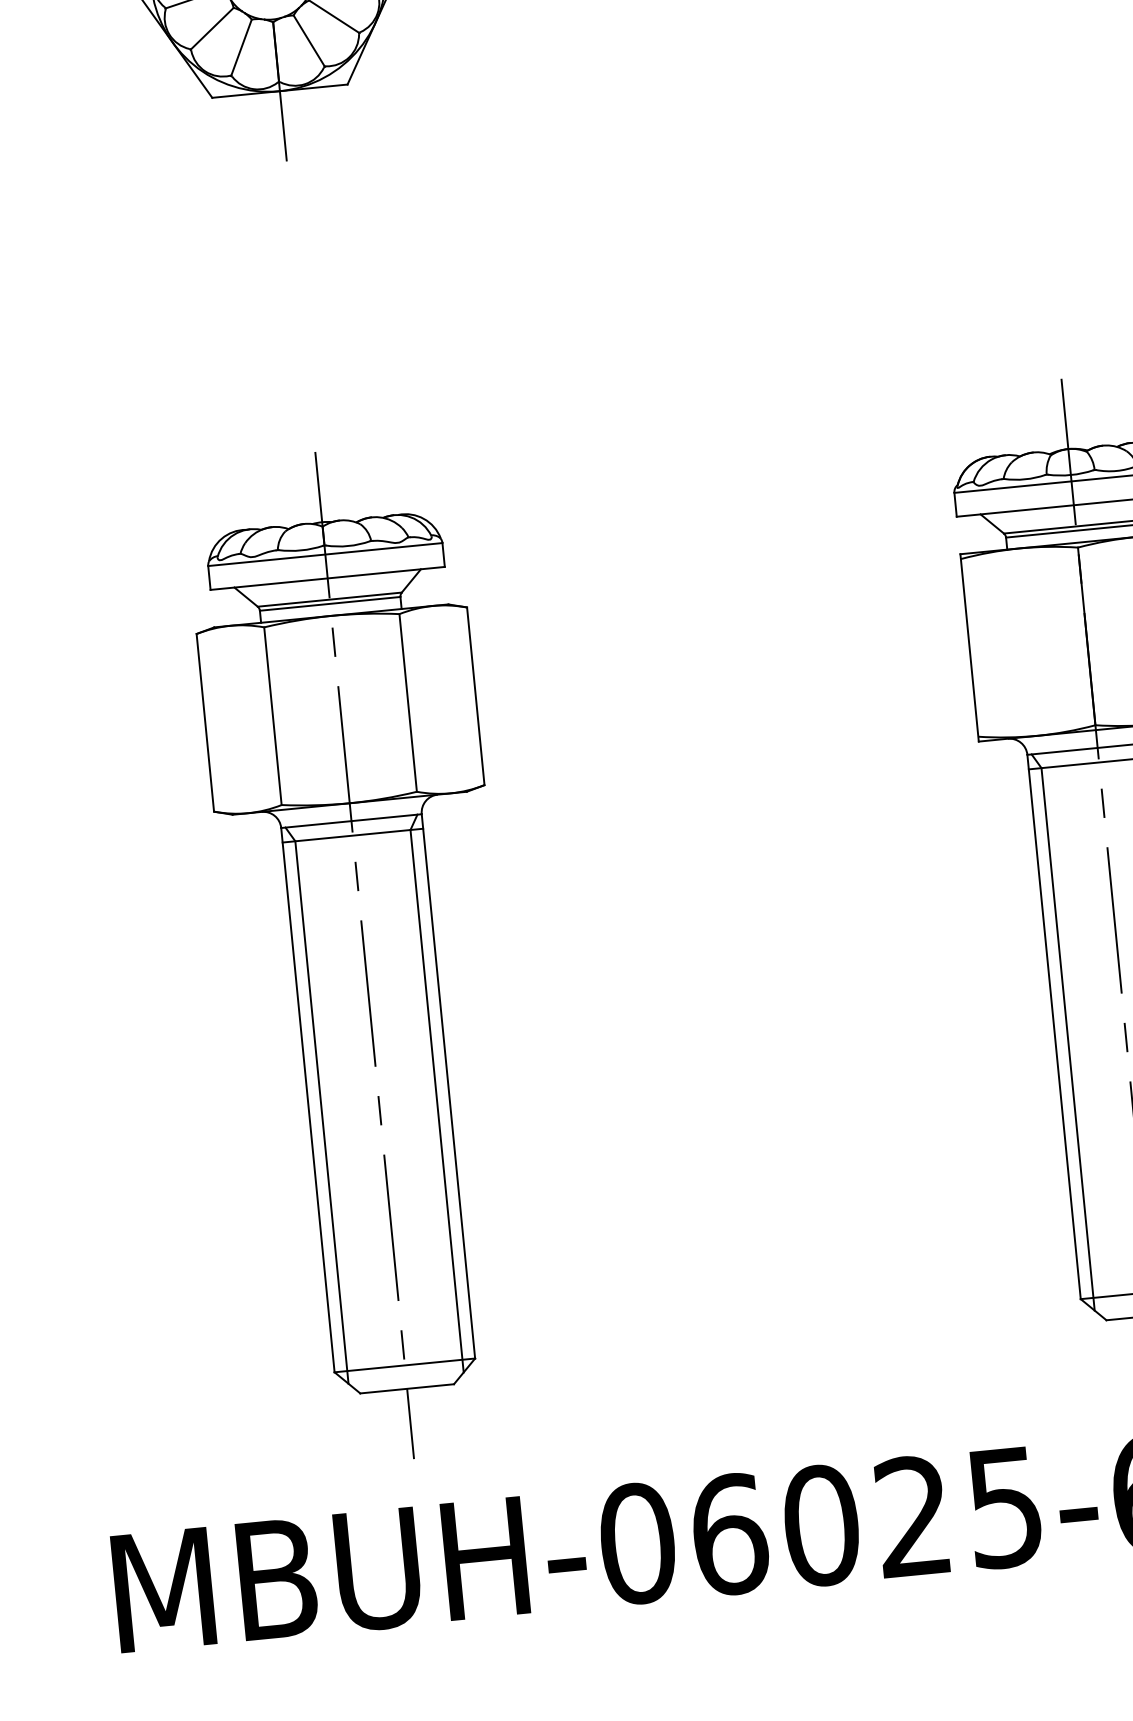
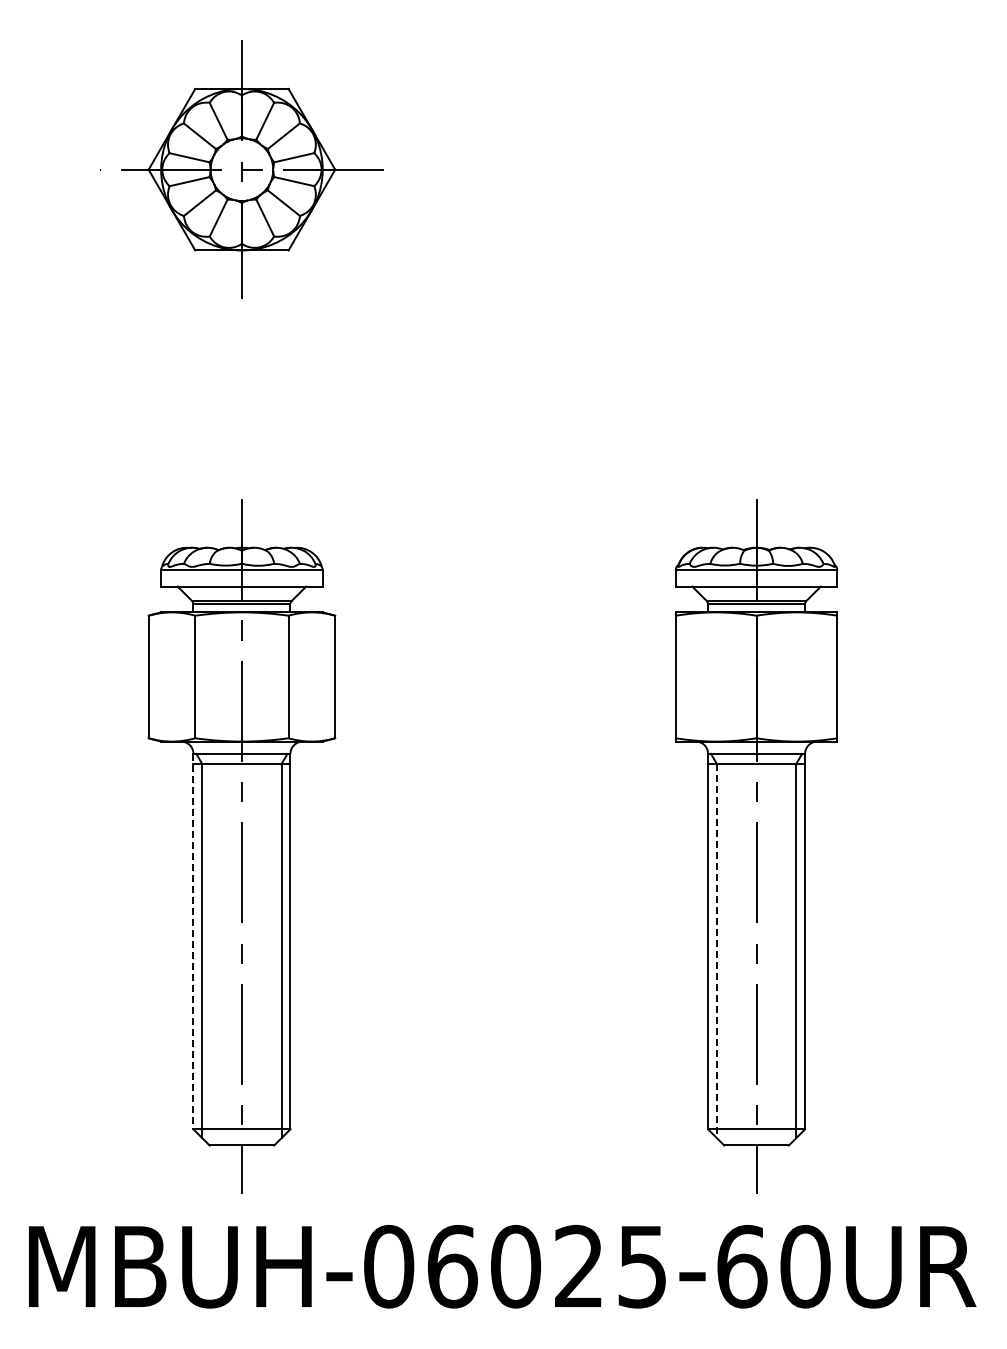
line: (1067, 1040) -> (716, 951), solid -> dashed
line: (307, 1099) -> (193, 941), solid -> dashed

